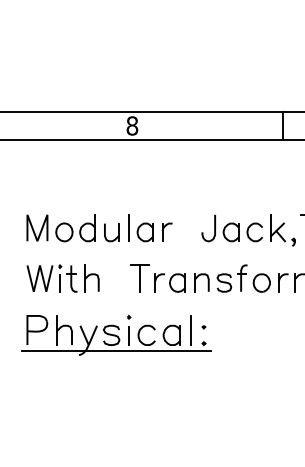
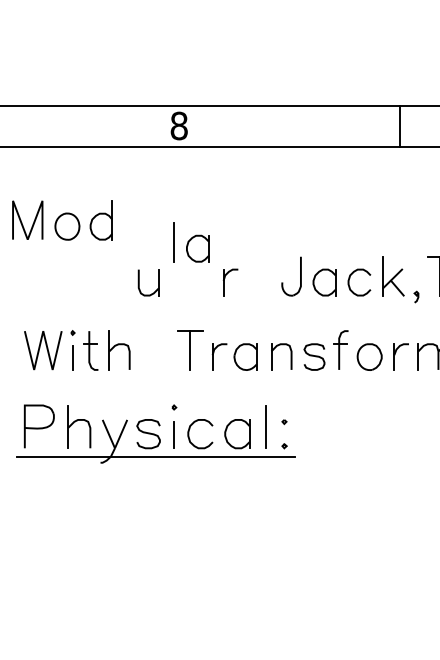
part: (60, 228) -> (61, 220), moved
part: (140, 228) -> (191, 242), moved

